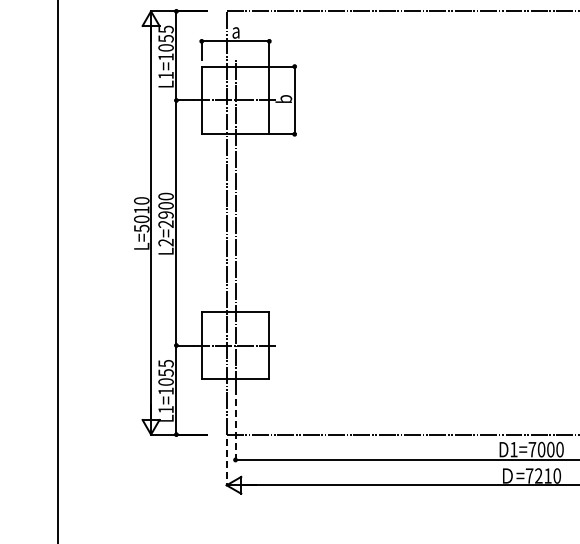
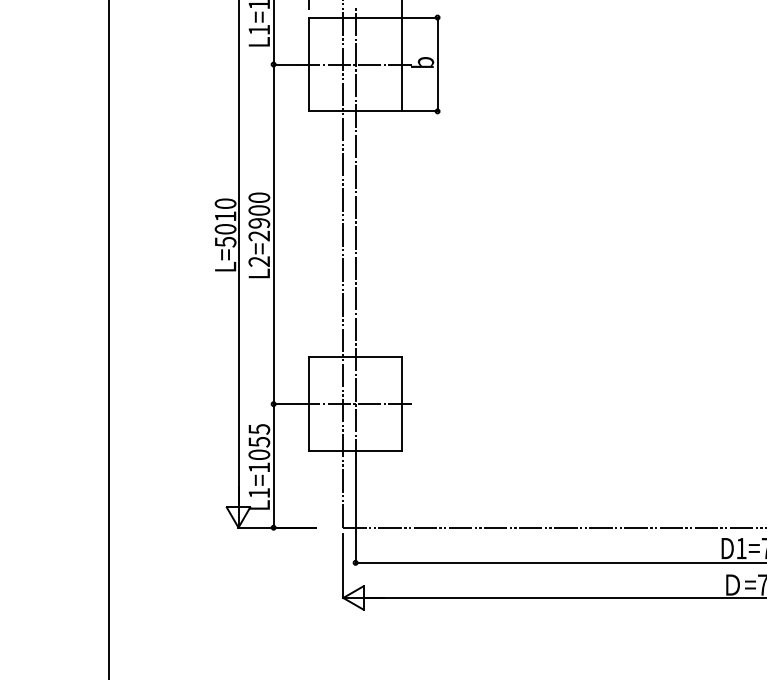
line: (235, 424) -> (355, 513), dashed -> solid
line: (226, 462) -> (343, 566), dashed -> solid

